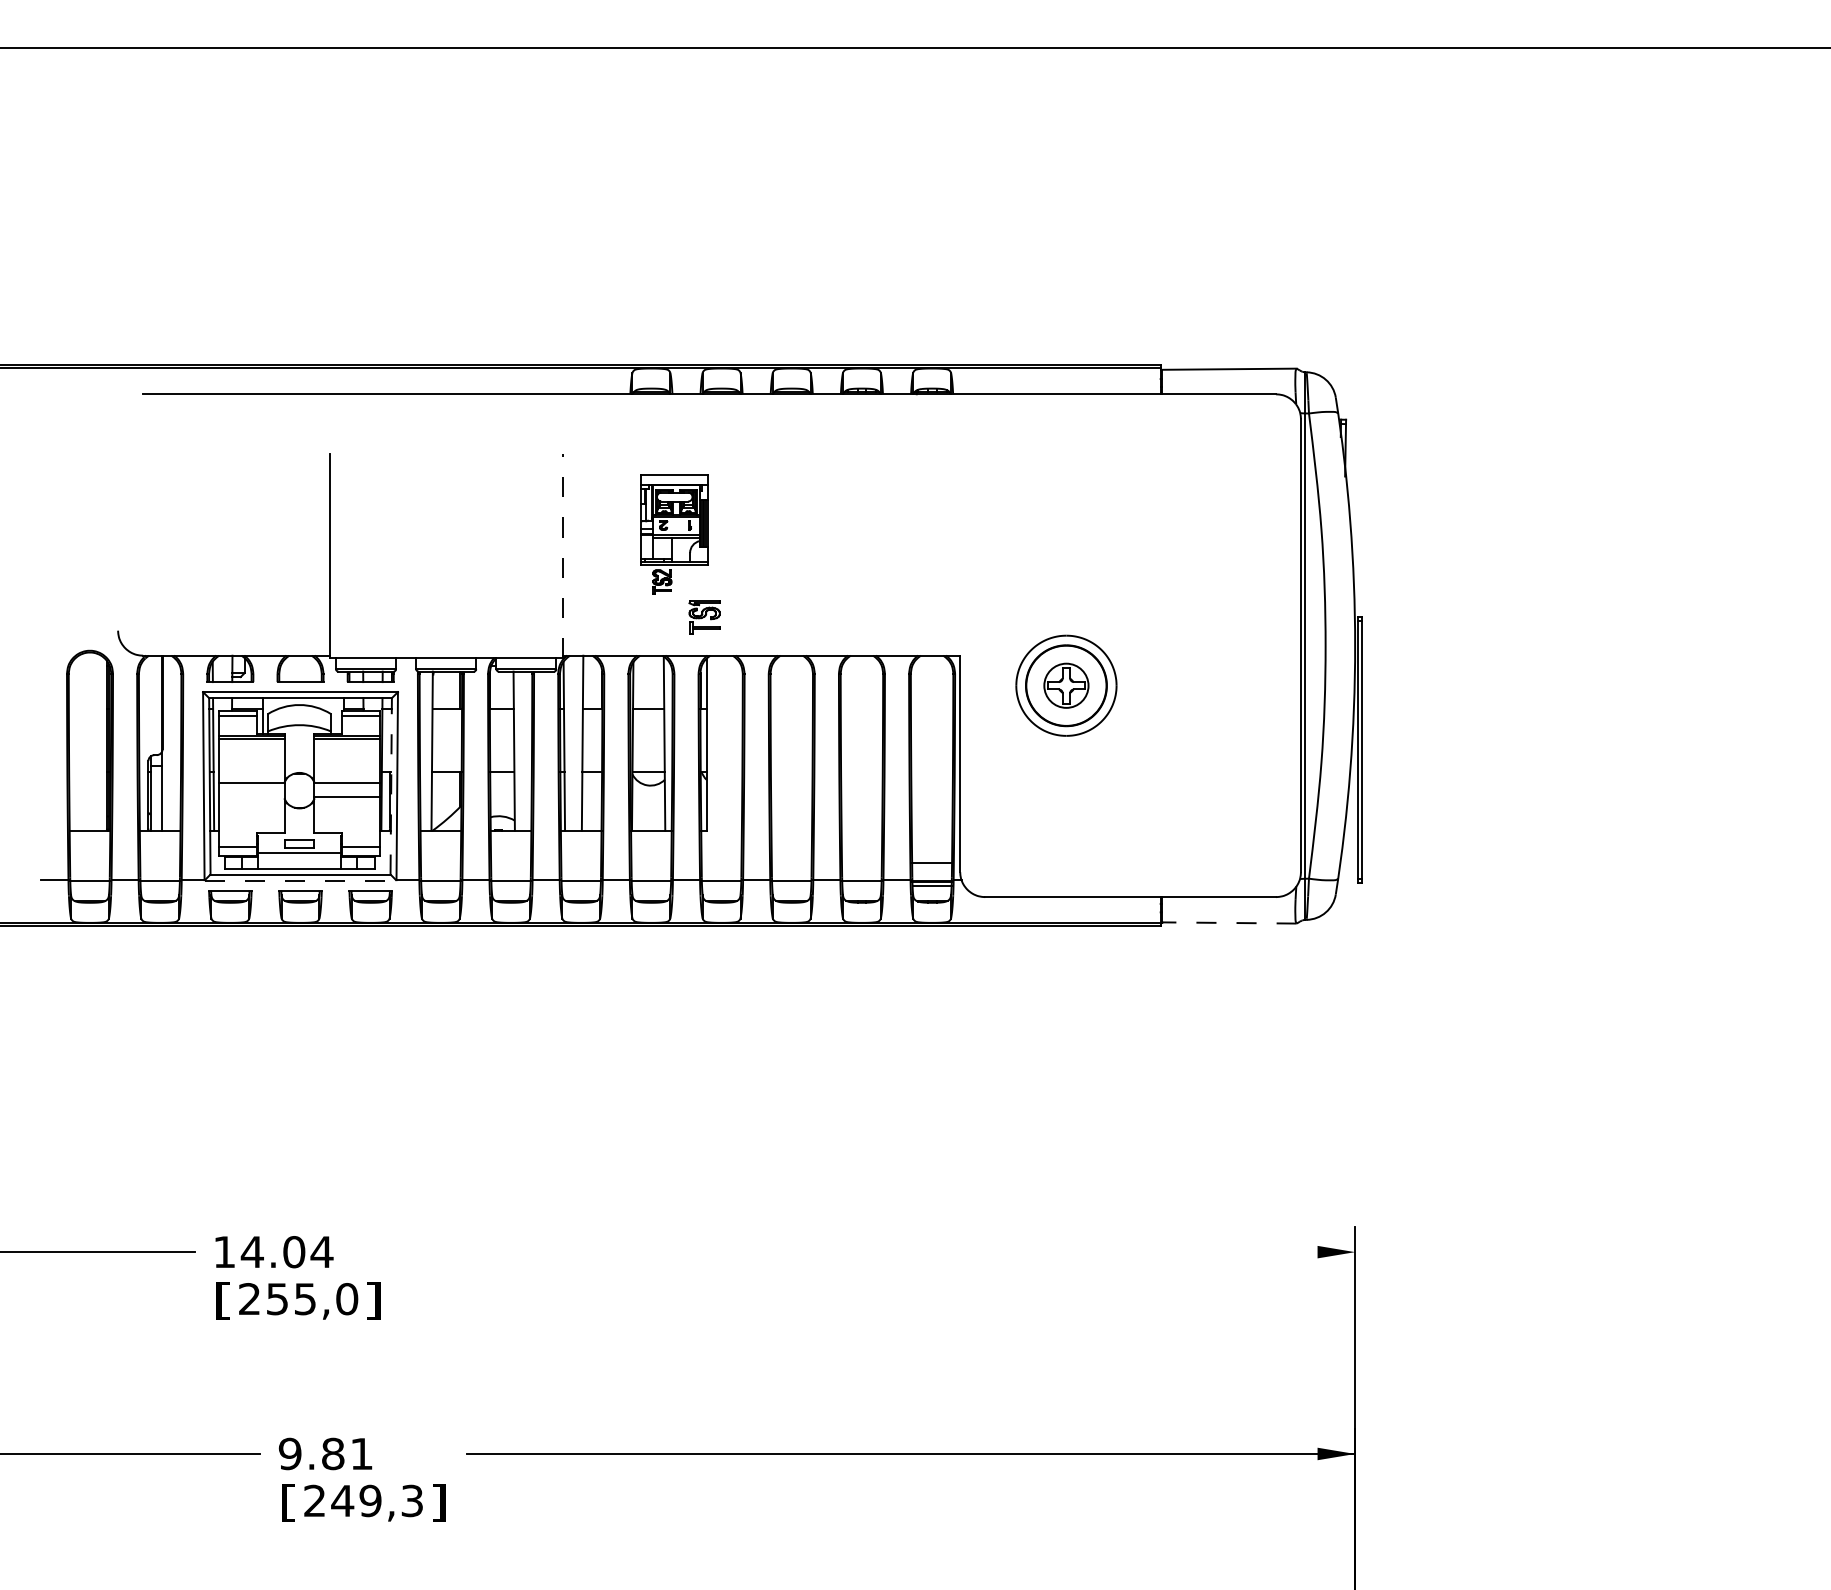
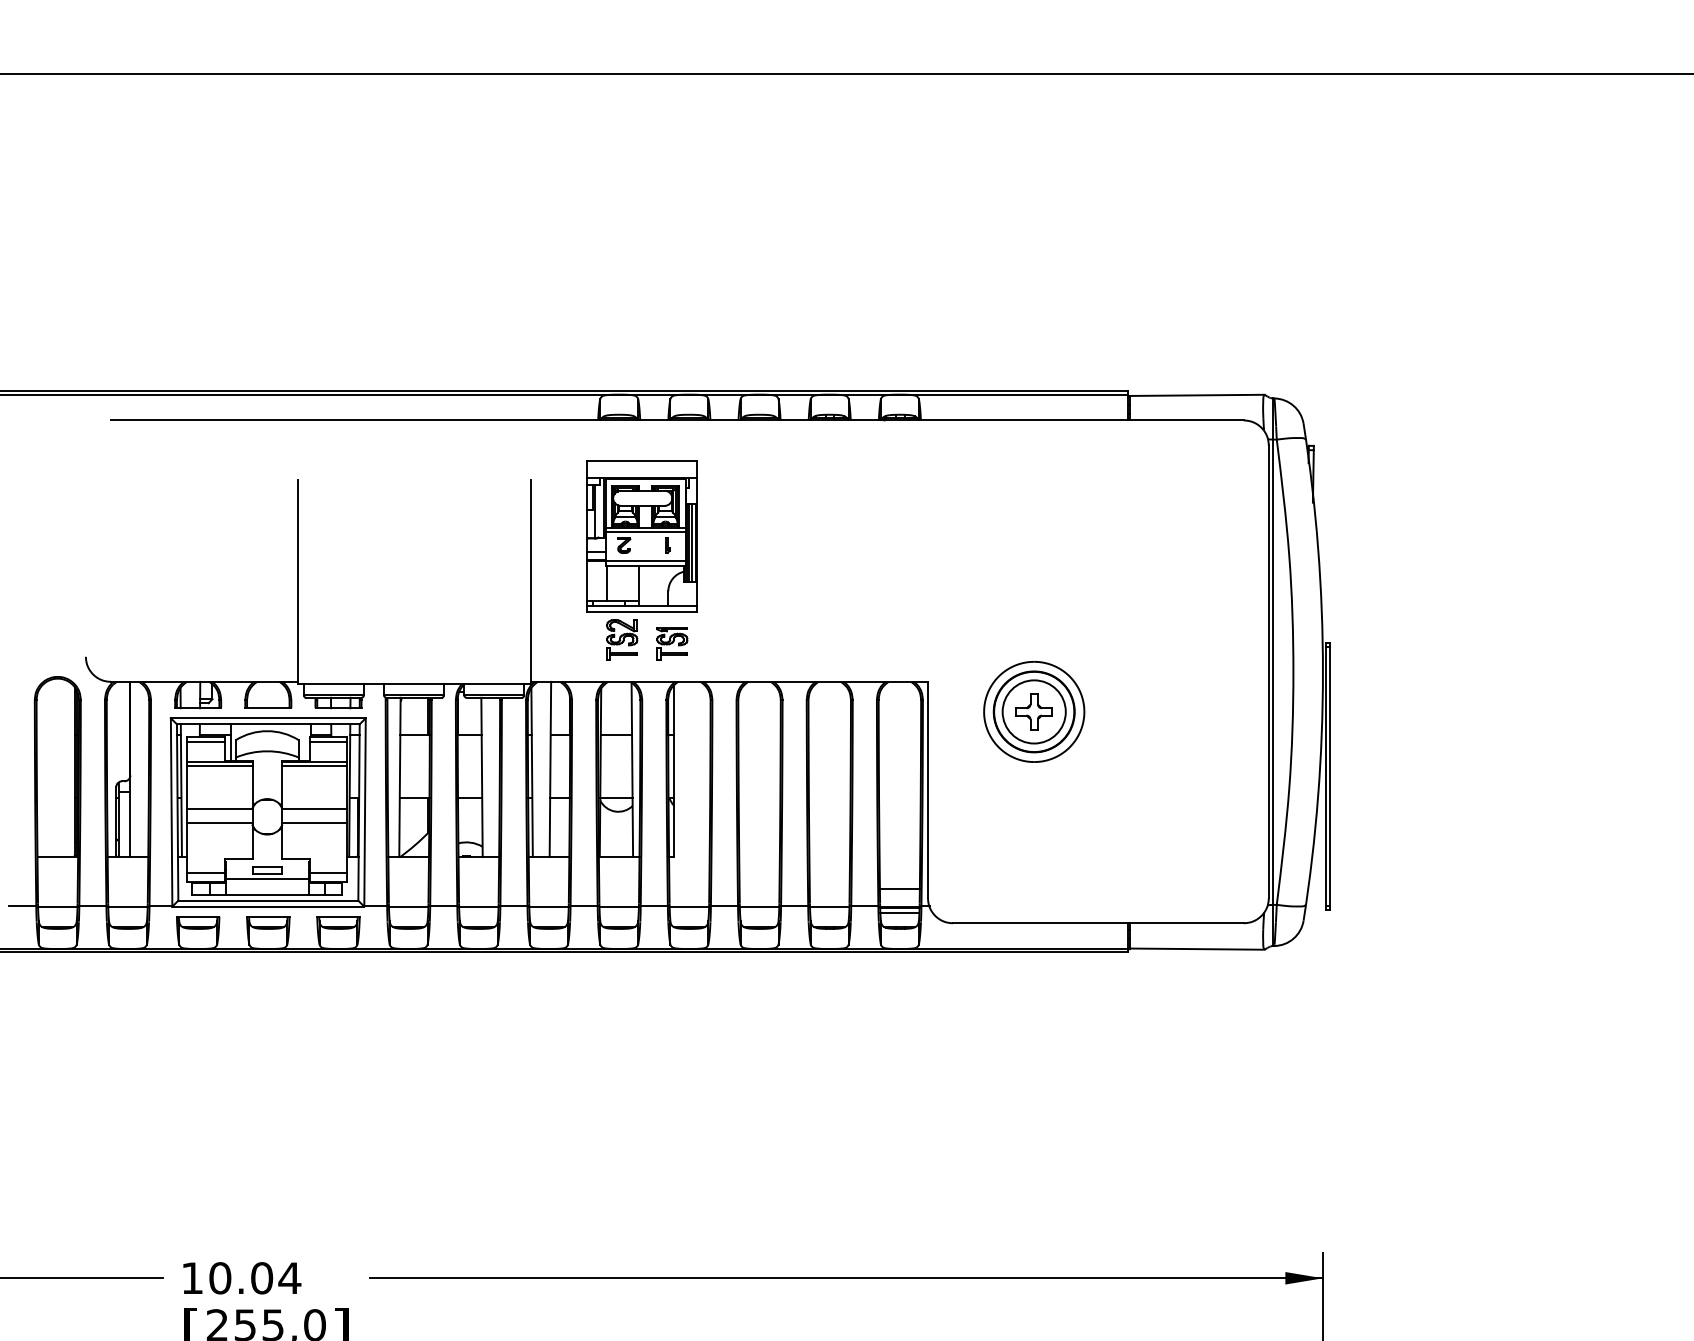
part: (674, 534) -> (642, 560), size x1.67
line: (562, 555) -> (530, 581), dashed -> solid
circle: (1066, 685) -> (1034, 711), size x1.43
line: (391, 785) -> (359, 811), dashed -> solid
line: (251, 796) -> (219, 822), added
line: (300, 880) -> (268, 906), dashed -> solid
line: (1228, 922) -> (1196, 948), dashed -> solid
text: (251, 1252) -> (219, 1278), 14.04 -> 10.04
line: (878, 1252) -> (846, 1278), added

